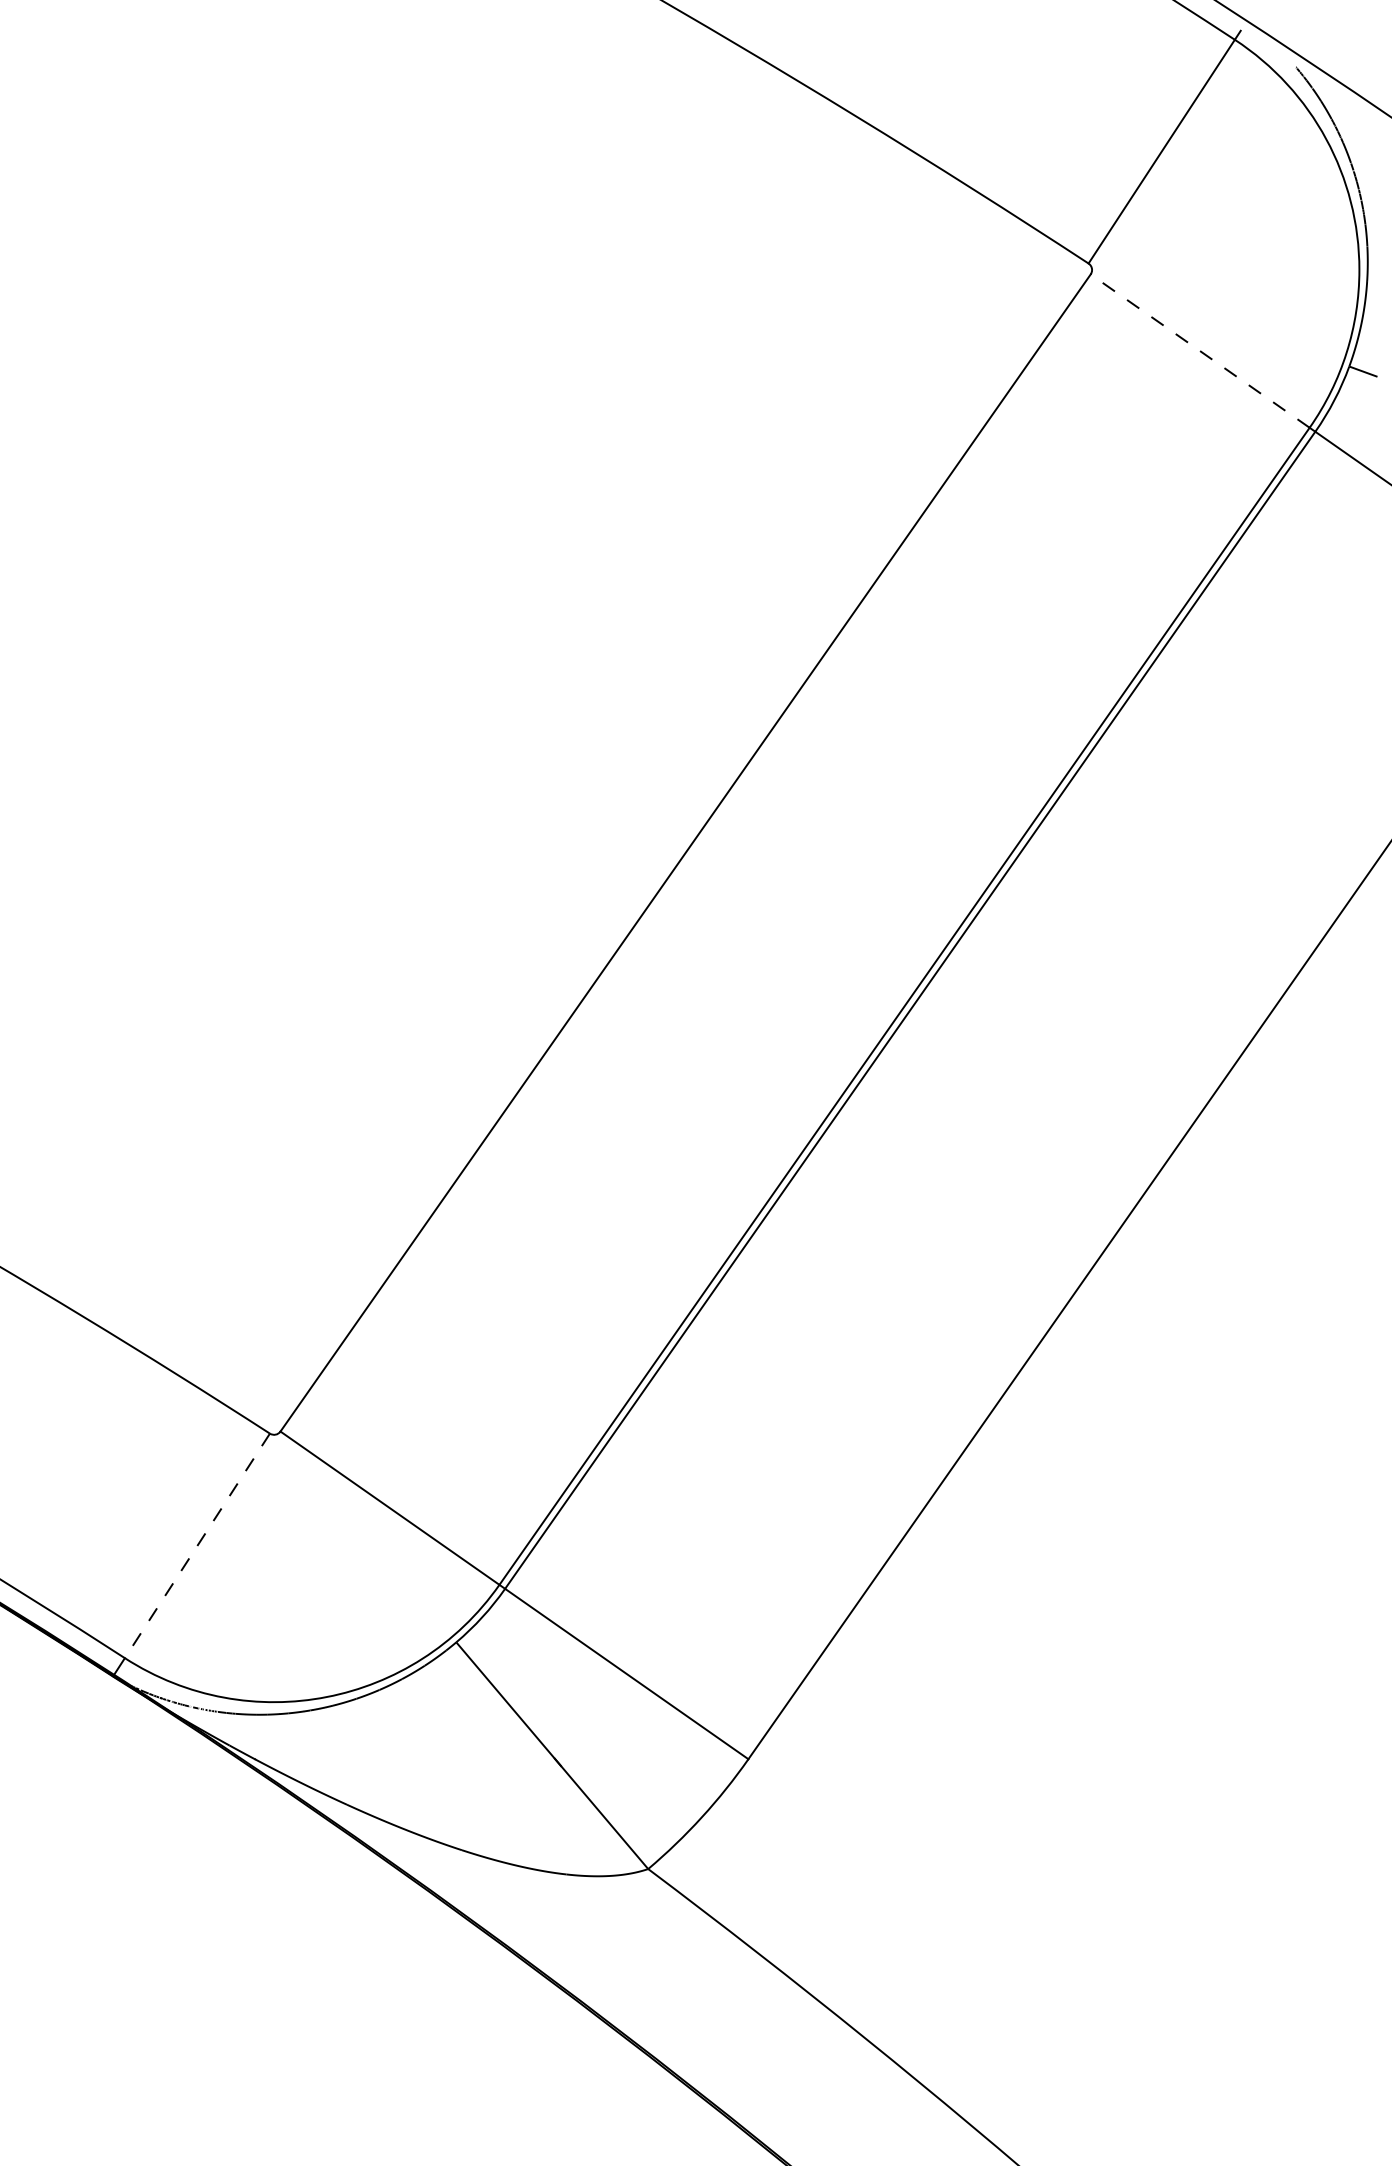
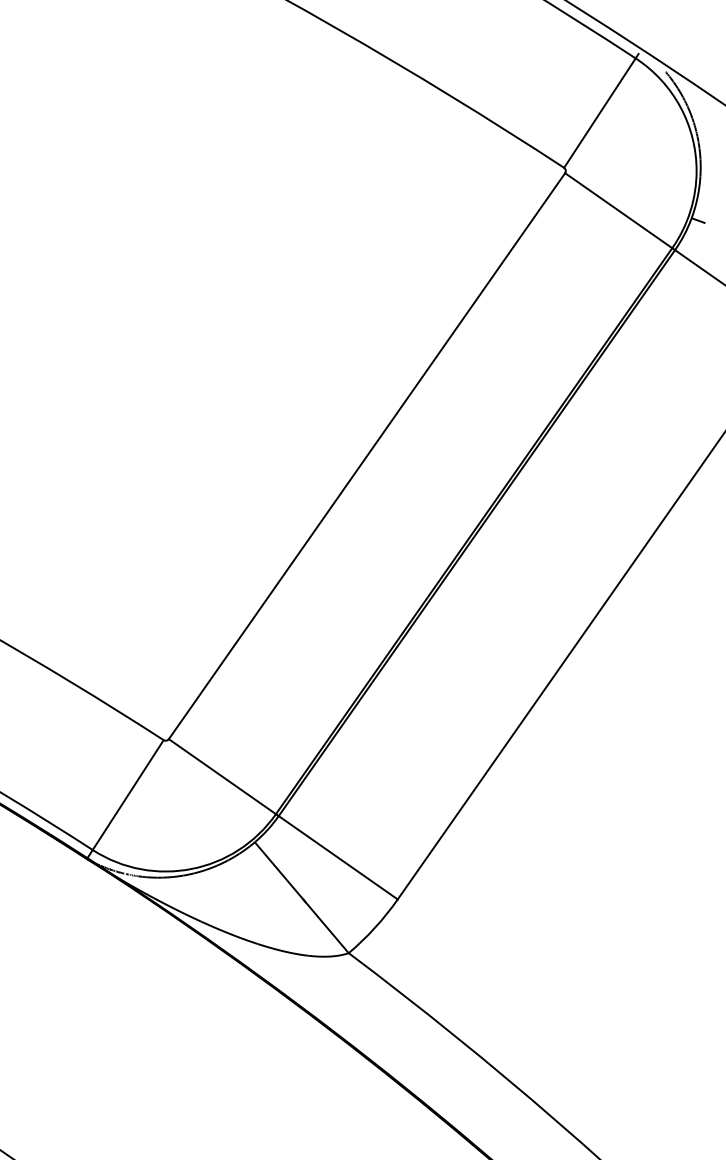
line: (1199, 350) -> (618, 210), dashed -> solid
line: (195, 1546) -> (127, 795), dashed -> solid

